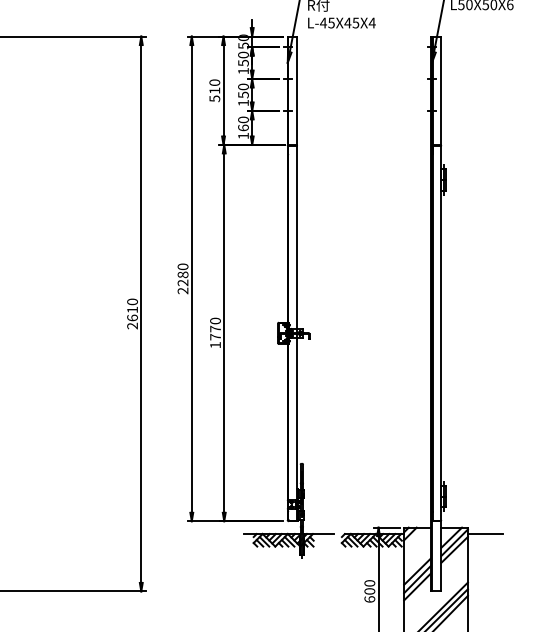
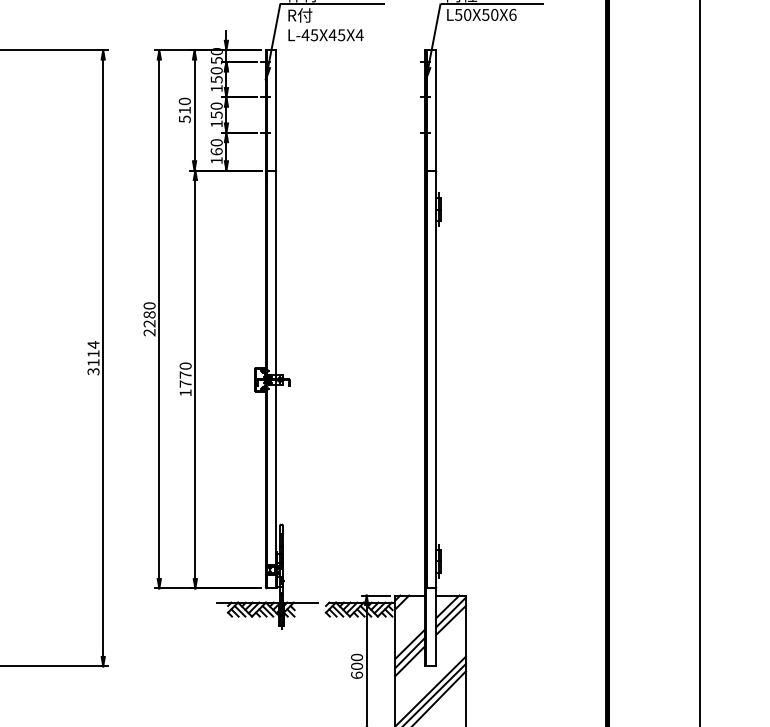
text: (132, 314) -> (93, 358), 2610 -> 3114
line: (485, 533) -> (485, 602), removed

